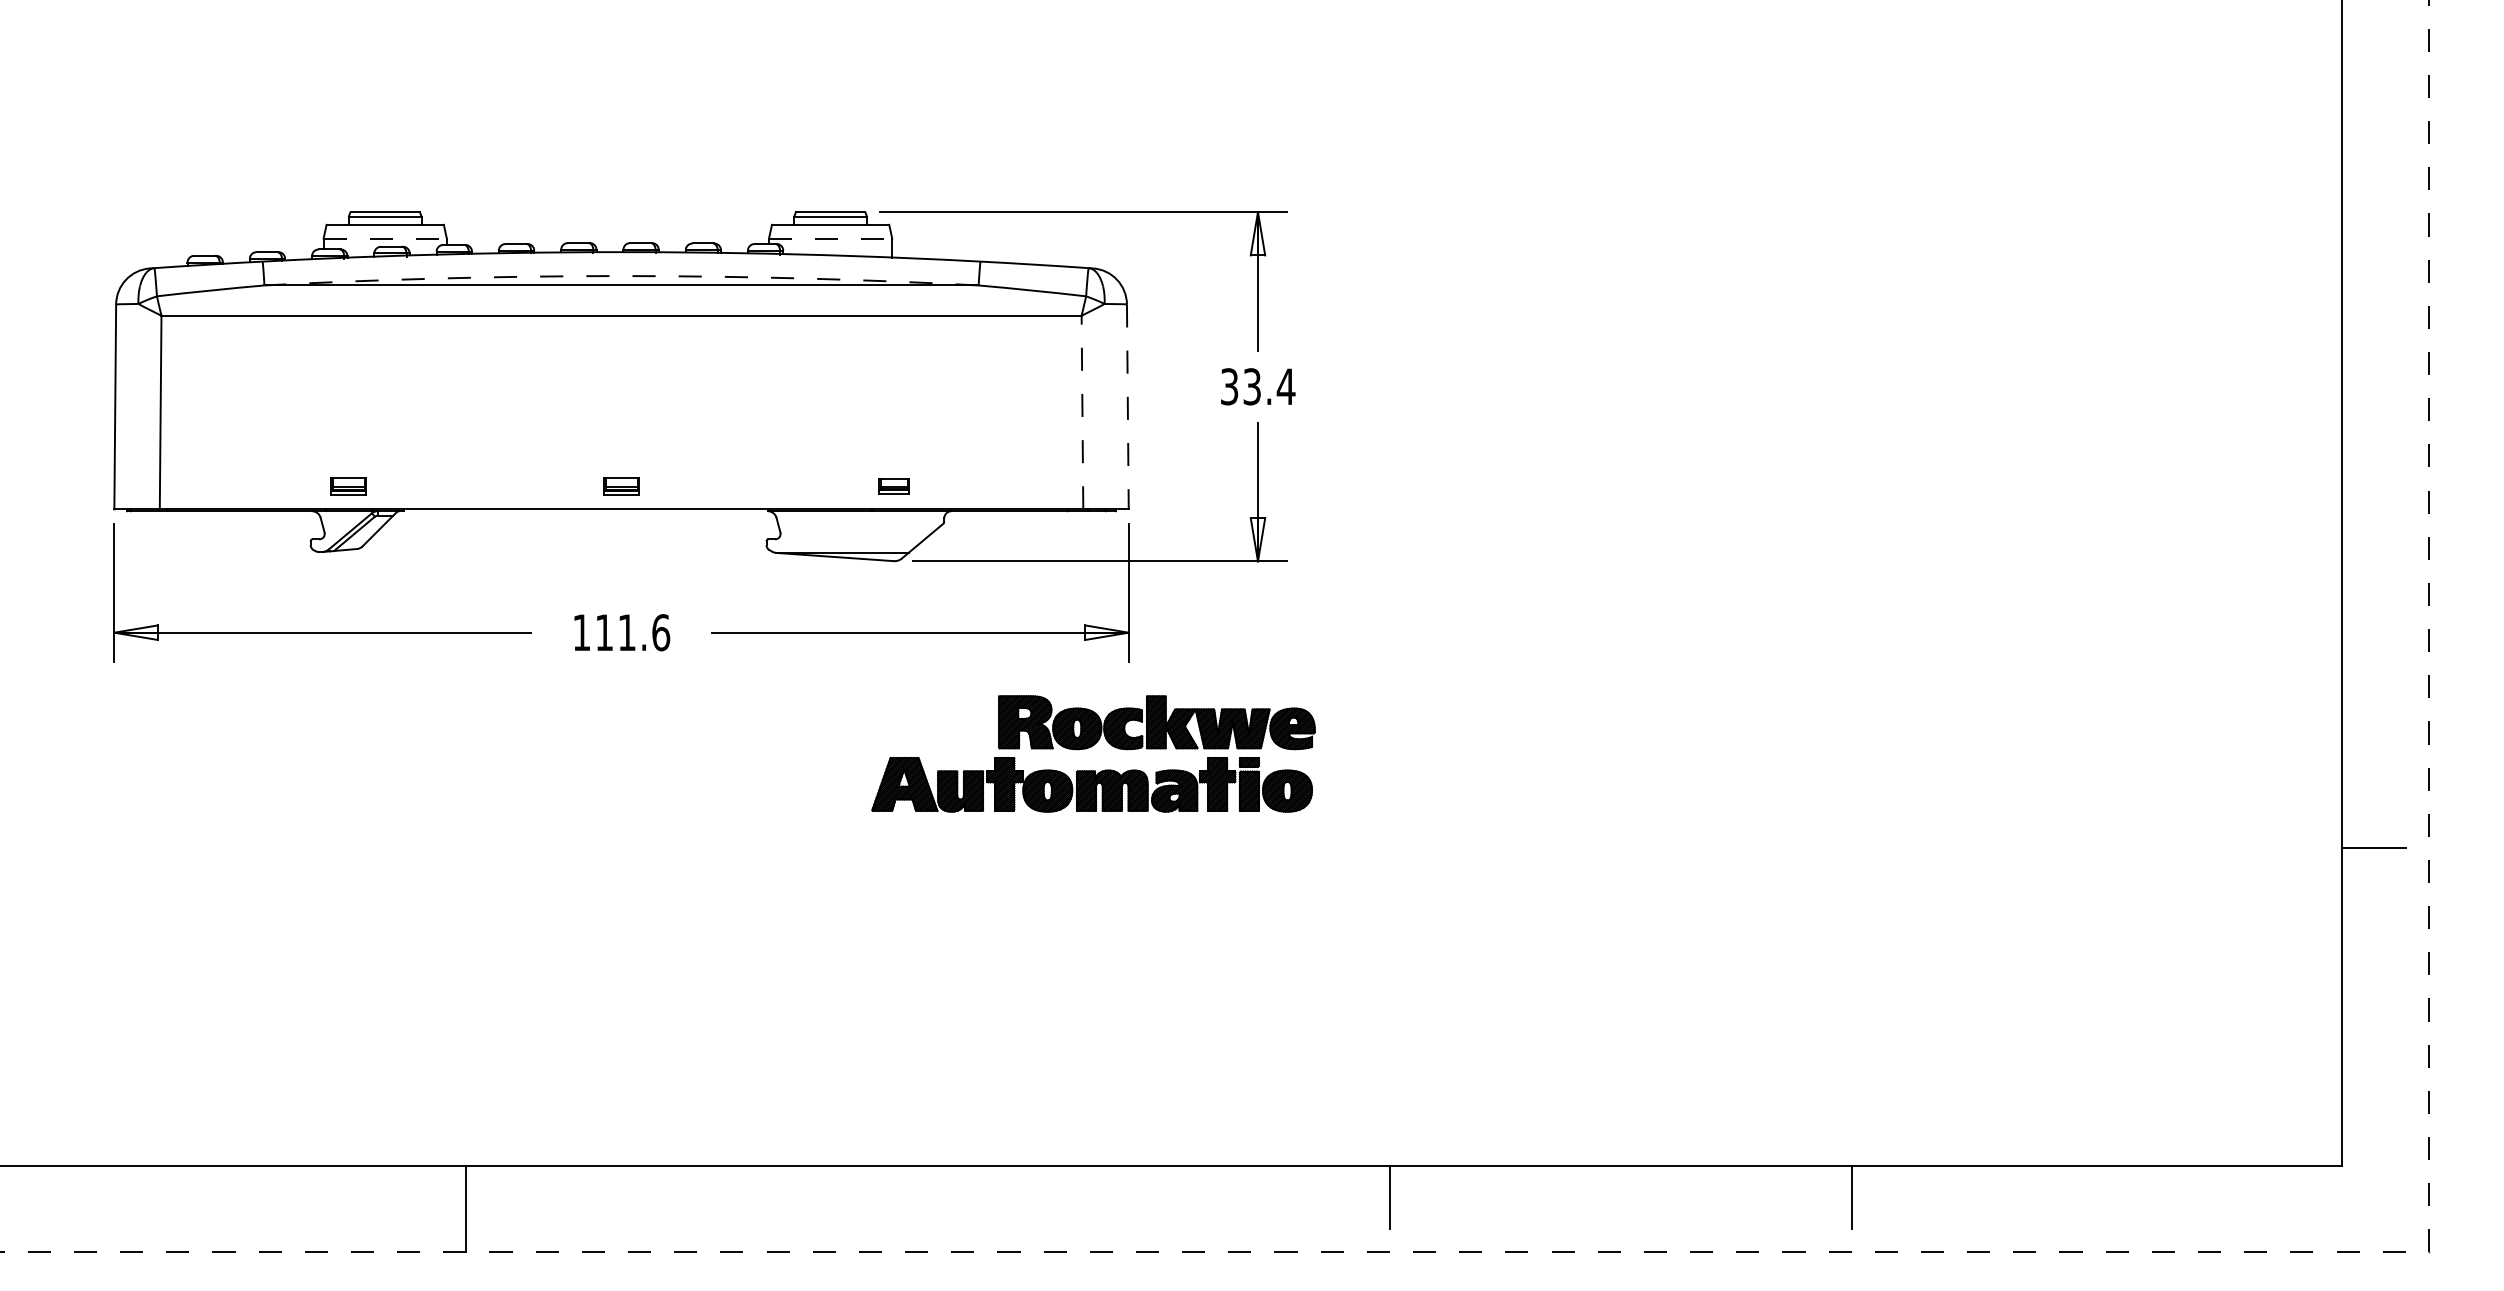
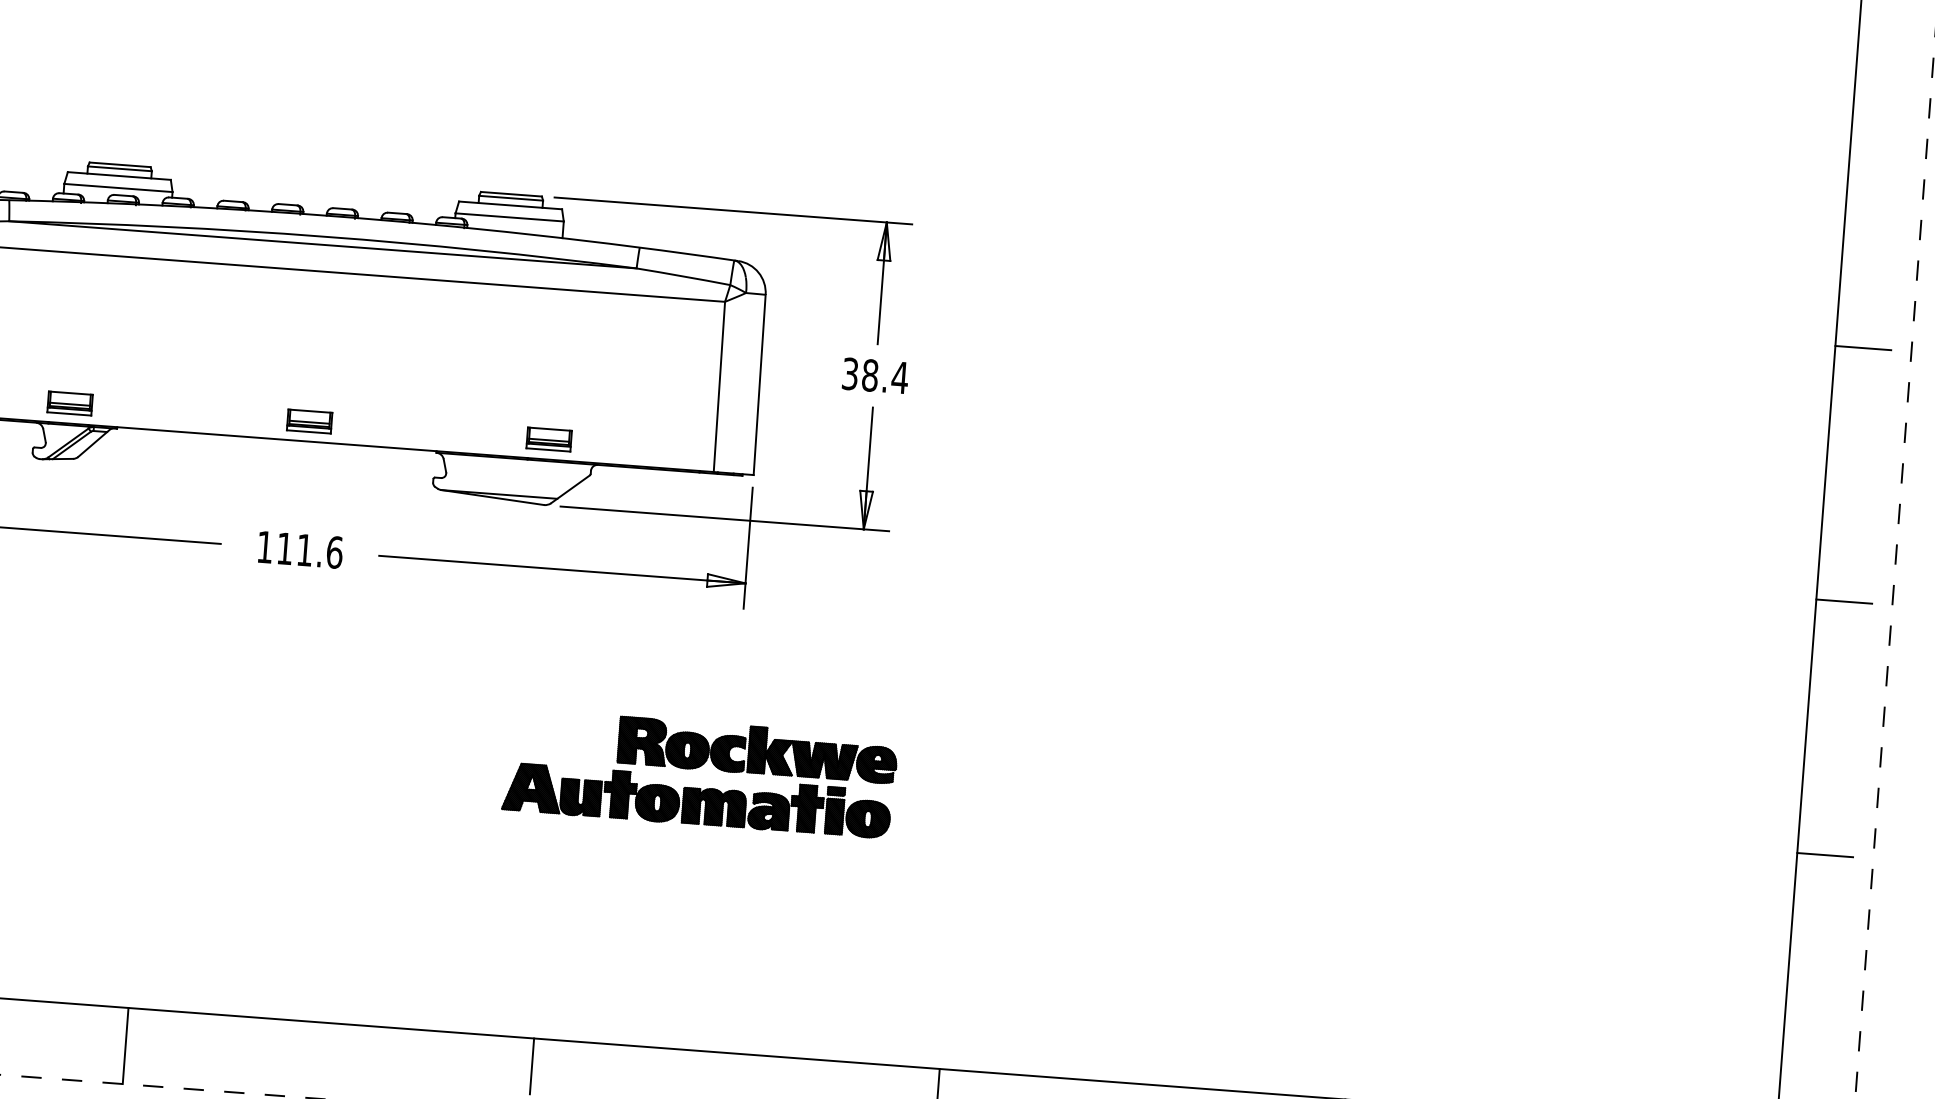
line: (385, 238) -> (118, 188), dashed -> solid
line: (830, 238) -> (509, 217), dashed -> solid
line: (2373, 271) -> (1862, 348), added
arc: (621, 276) -> (323, 236), dashed -> solid
text: (1252, 386) -> (870, 375), 33.4 -> 38.4
line: (1127, 407) -> (759, 385), dashed -> solid
line: (1082, 412) -> (719, 386), dashed -> solid
part: (348, 486) -> (69, 403), size x1.43
part: (621, 486) -> (309, 421), size x1.43
part: (893, 486) -> (548, 439), size x1.67
line: (2373, 559) -> (1843, 601), added
part: (1091, 747) -> (698, 767), moved
line: (928, 1197) -> (532, 1066), added

